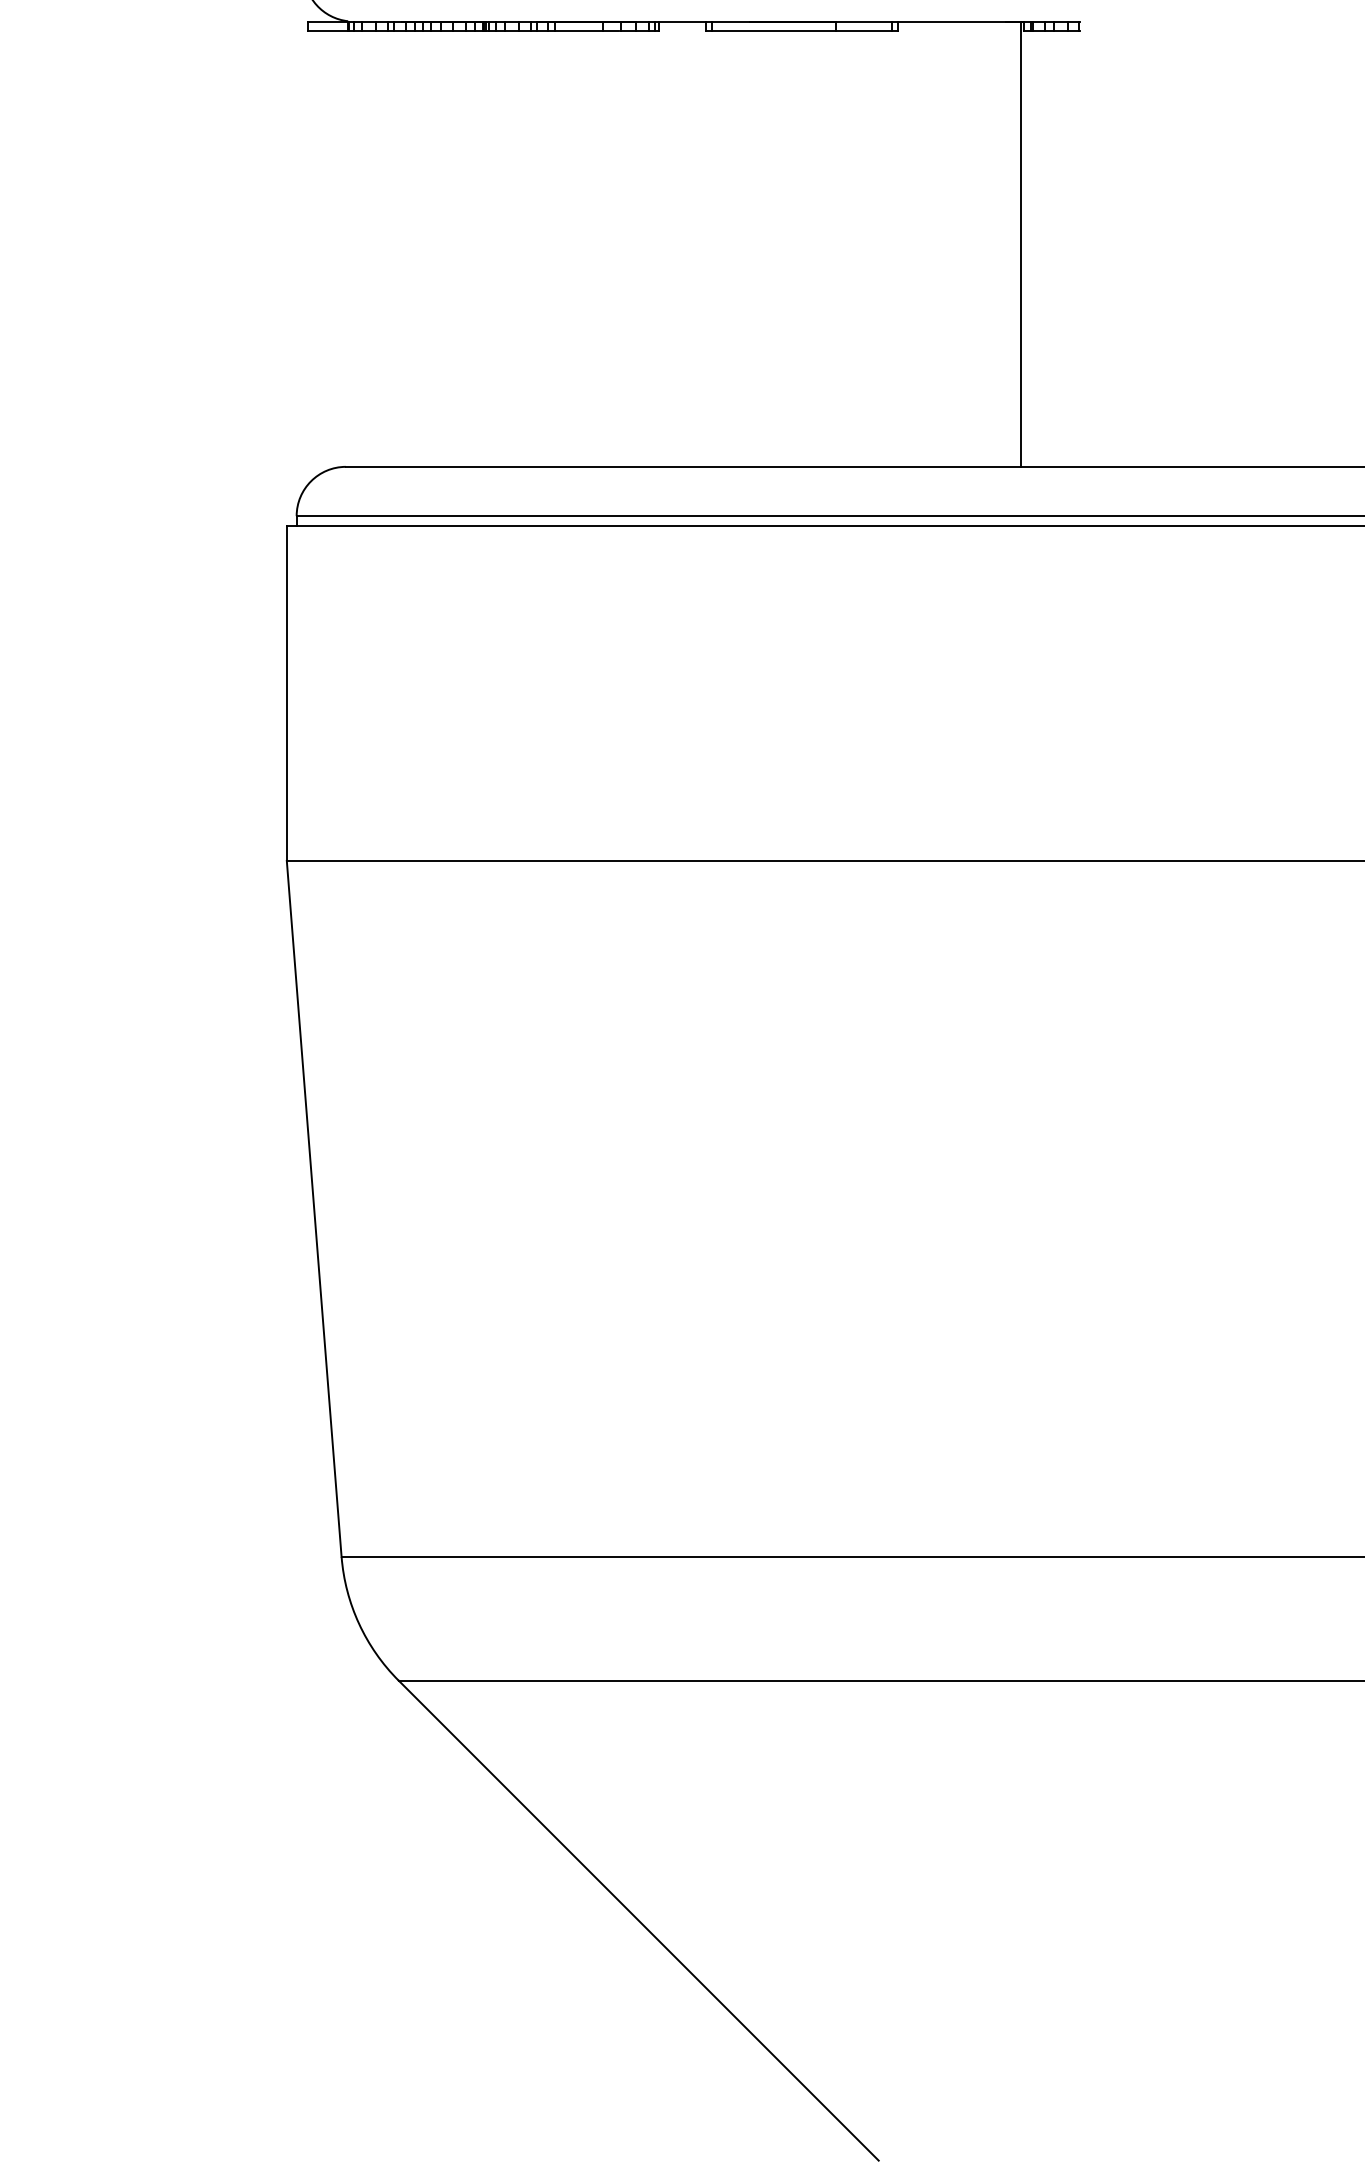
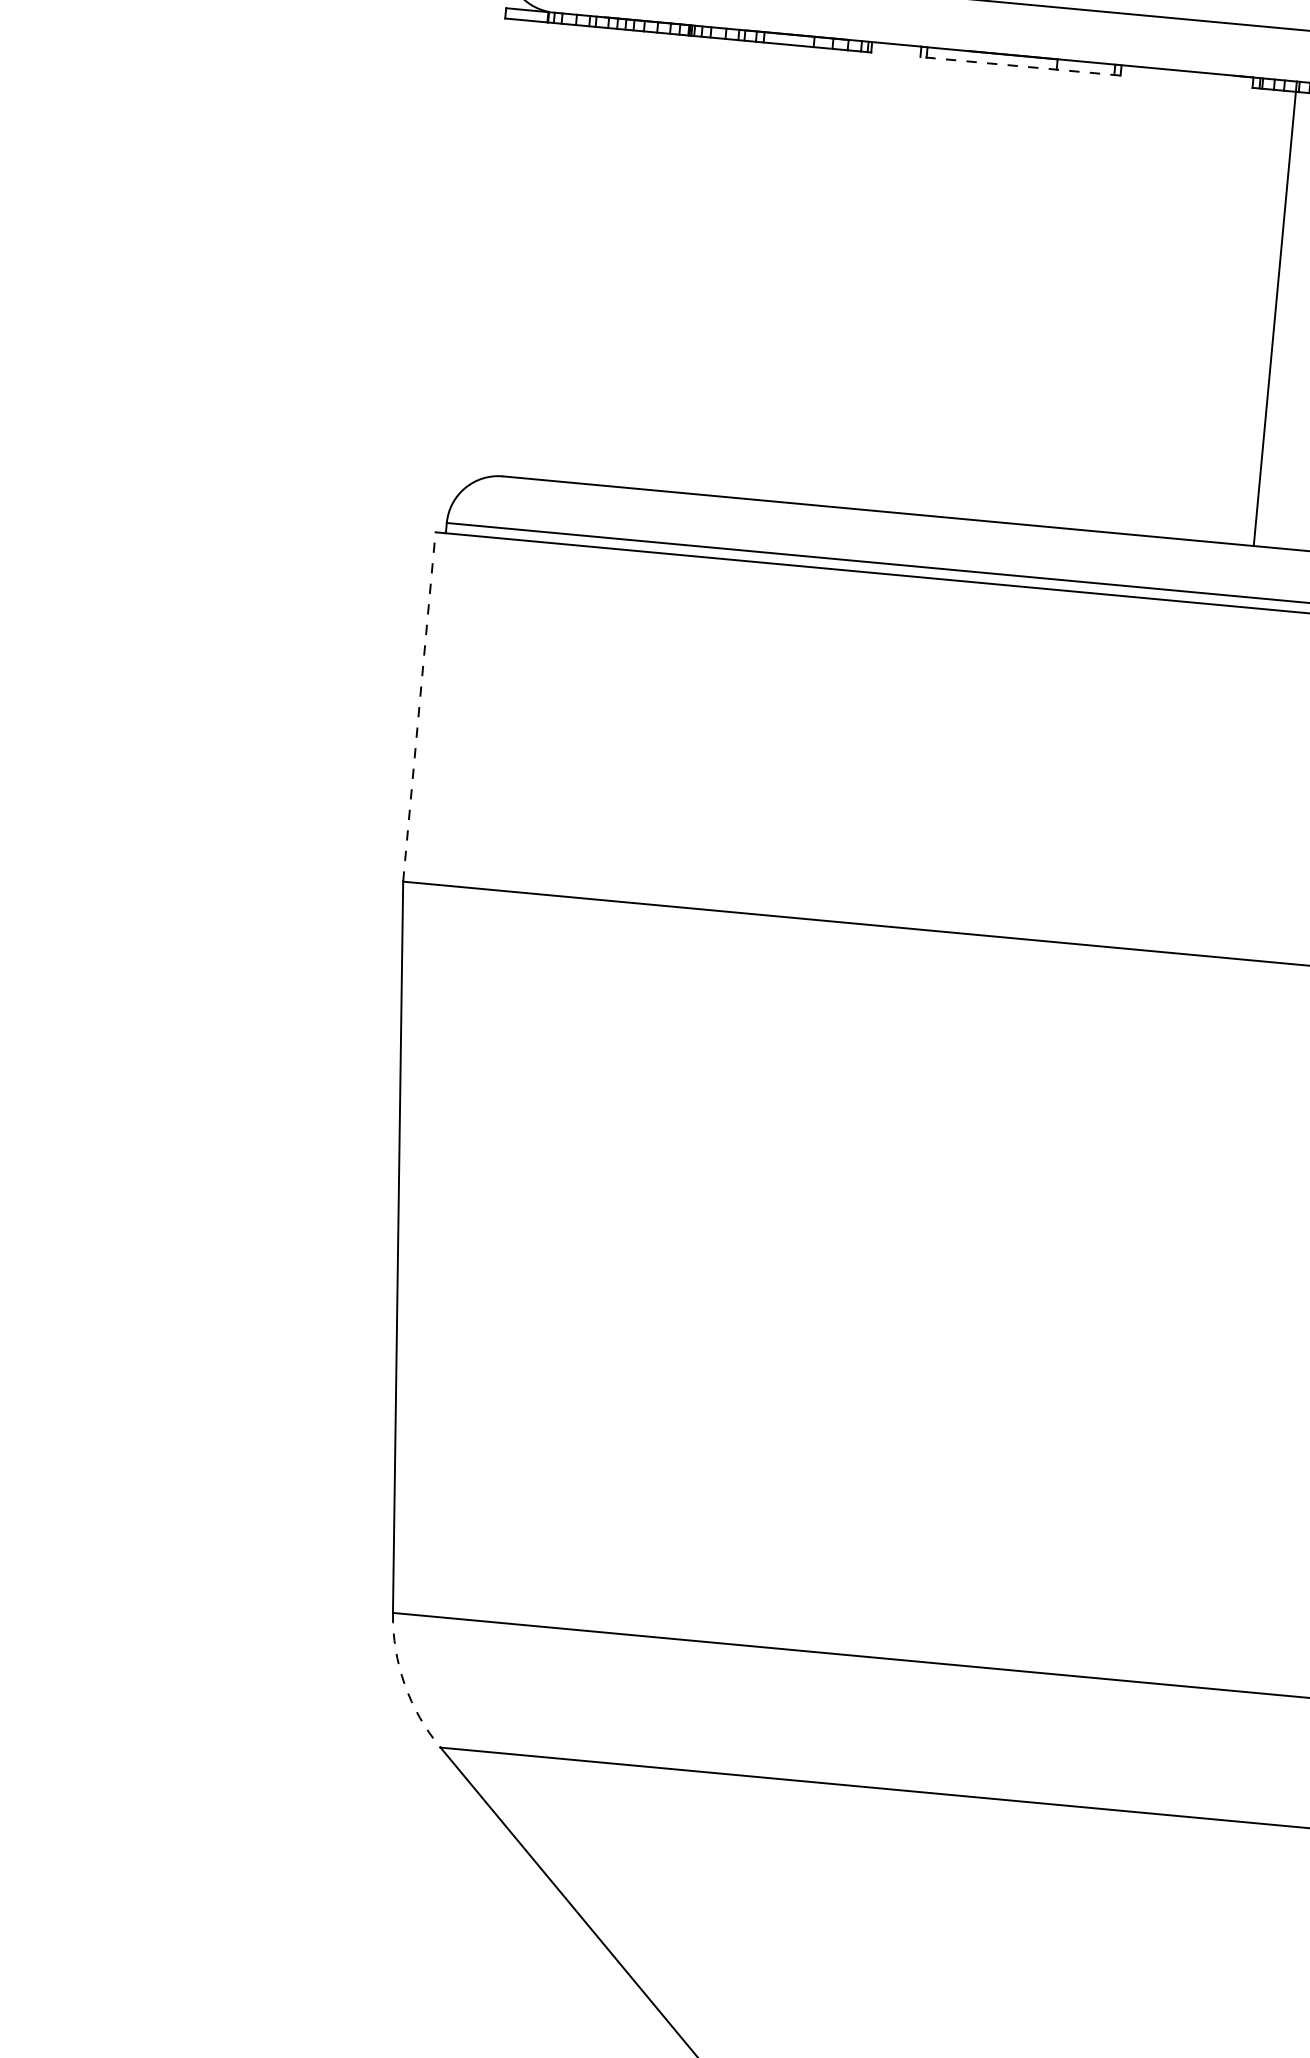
line: (801, 31) -> (1020, 66), solid -> dashed
line: (1020, 243) -> (1275, 313), moved
line: (286, 692) -> (419, 705), solid -> dashed
arc: (359, 1623) -> (405, 1684), solid -> dashed

